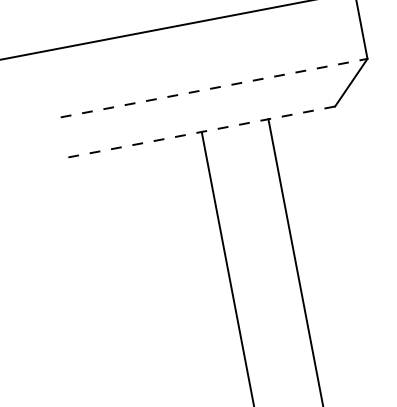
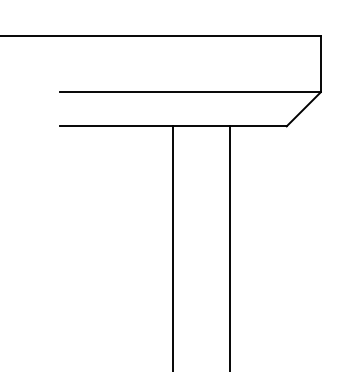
line: (214, 88) -> (190, 92), dashed -> solid
line: (202, 132) -> (173, 126), dashed -> solid

